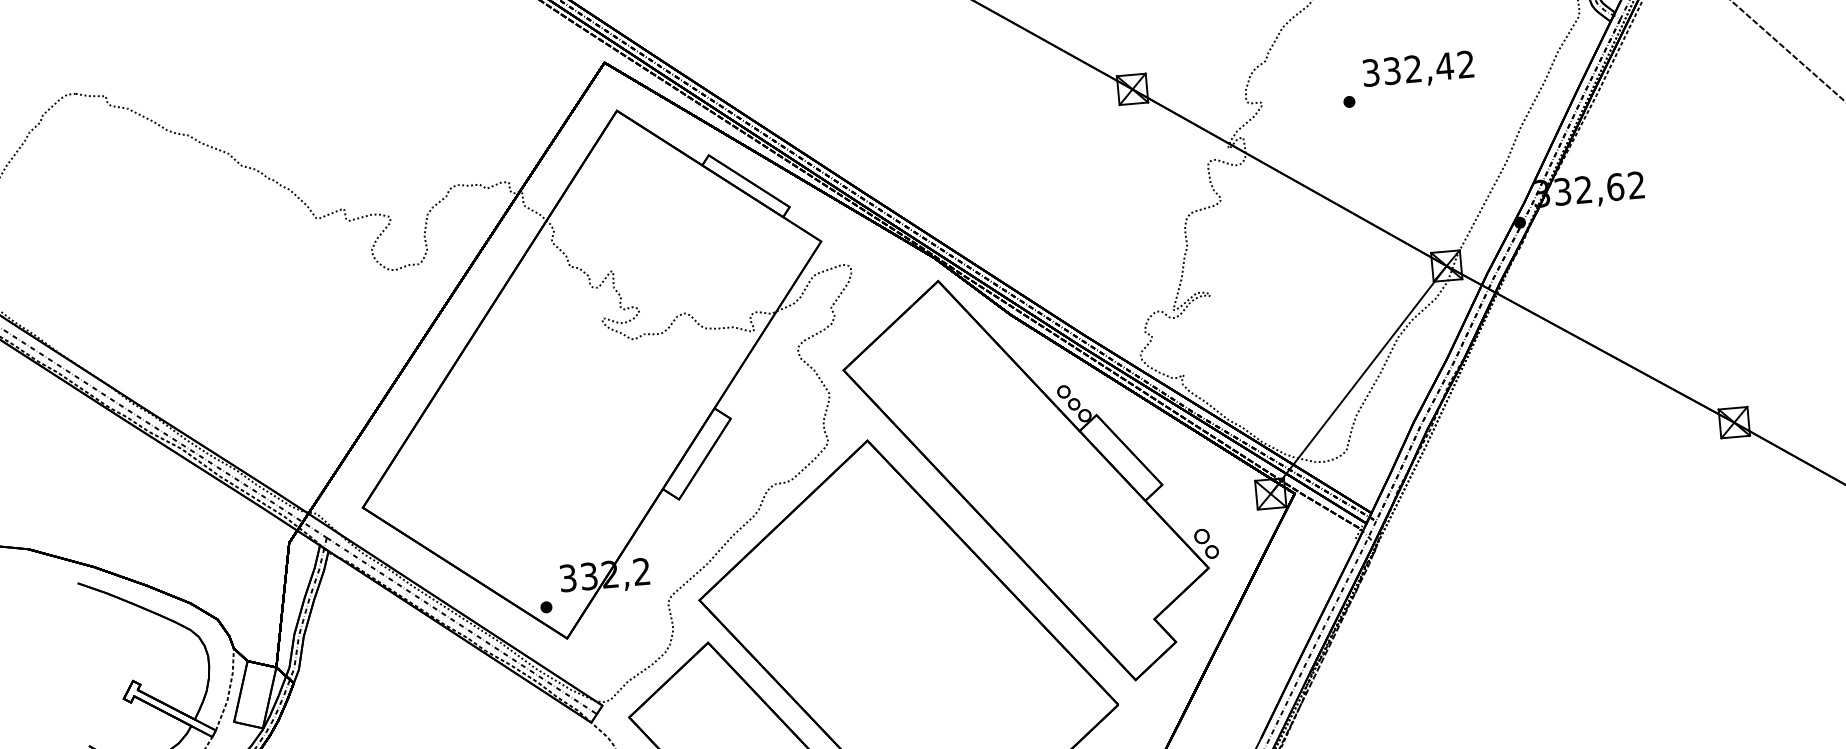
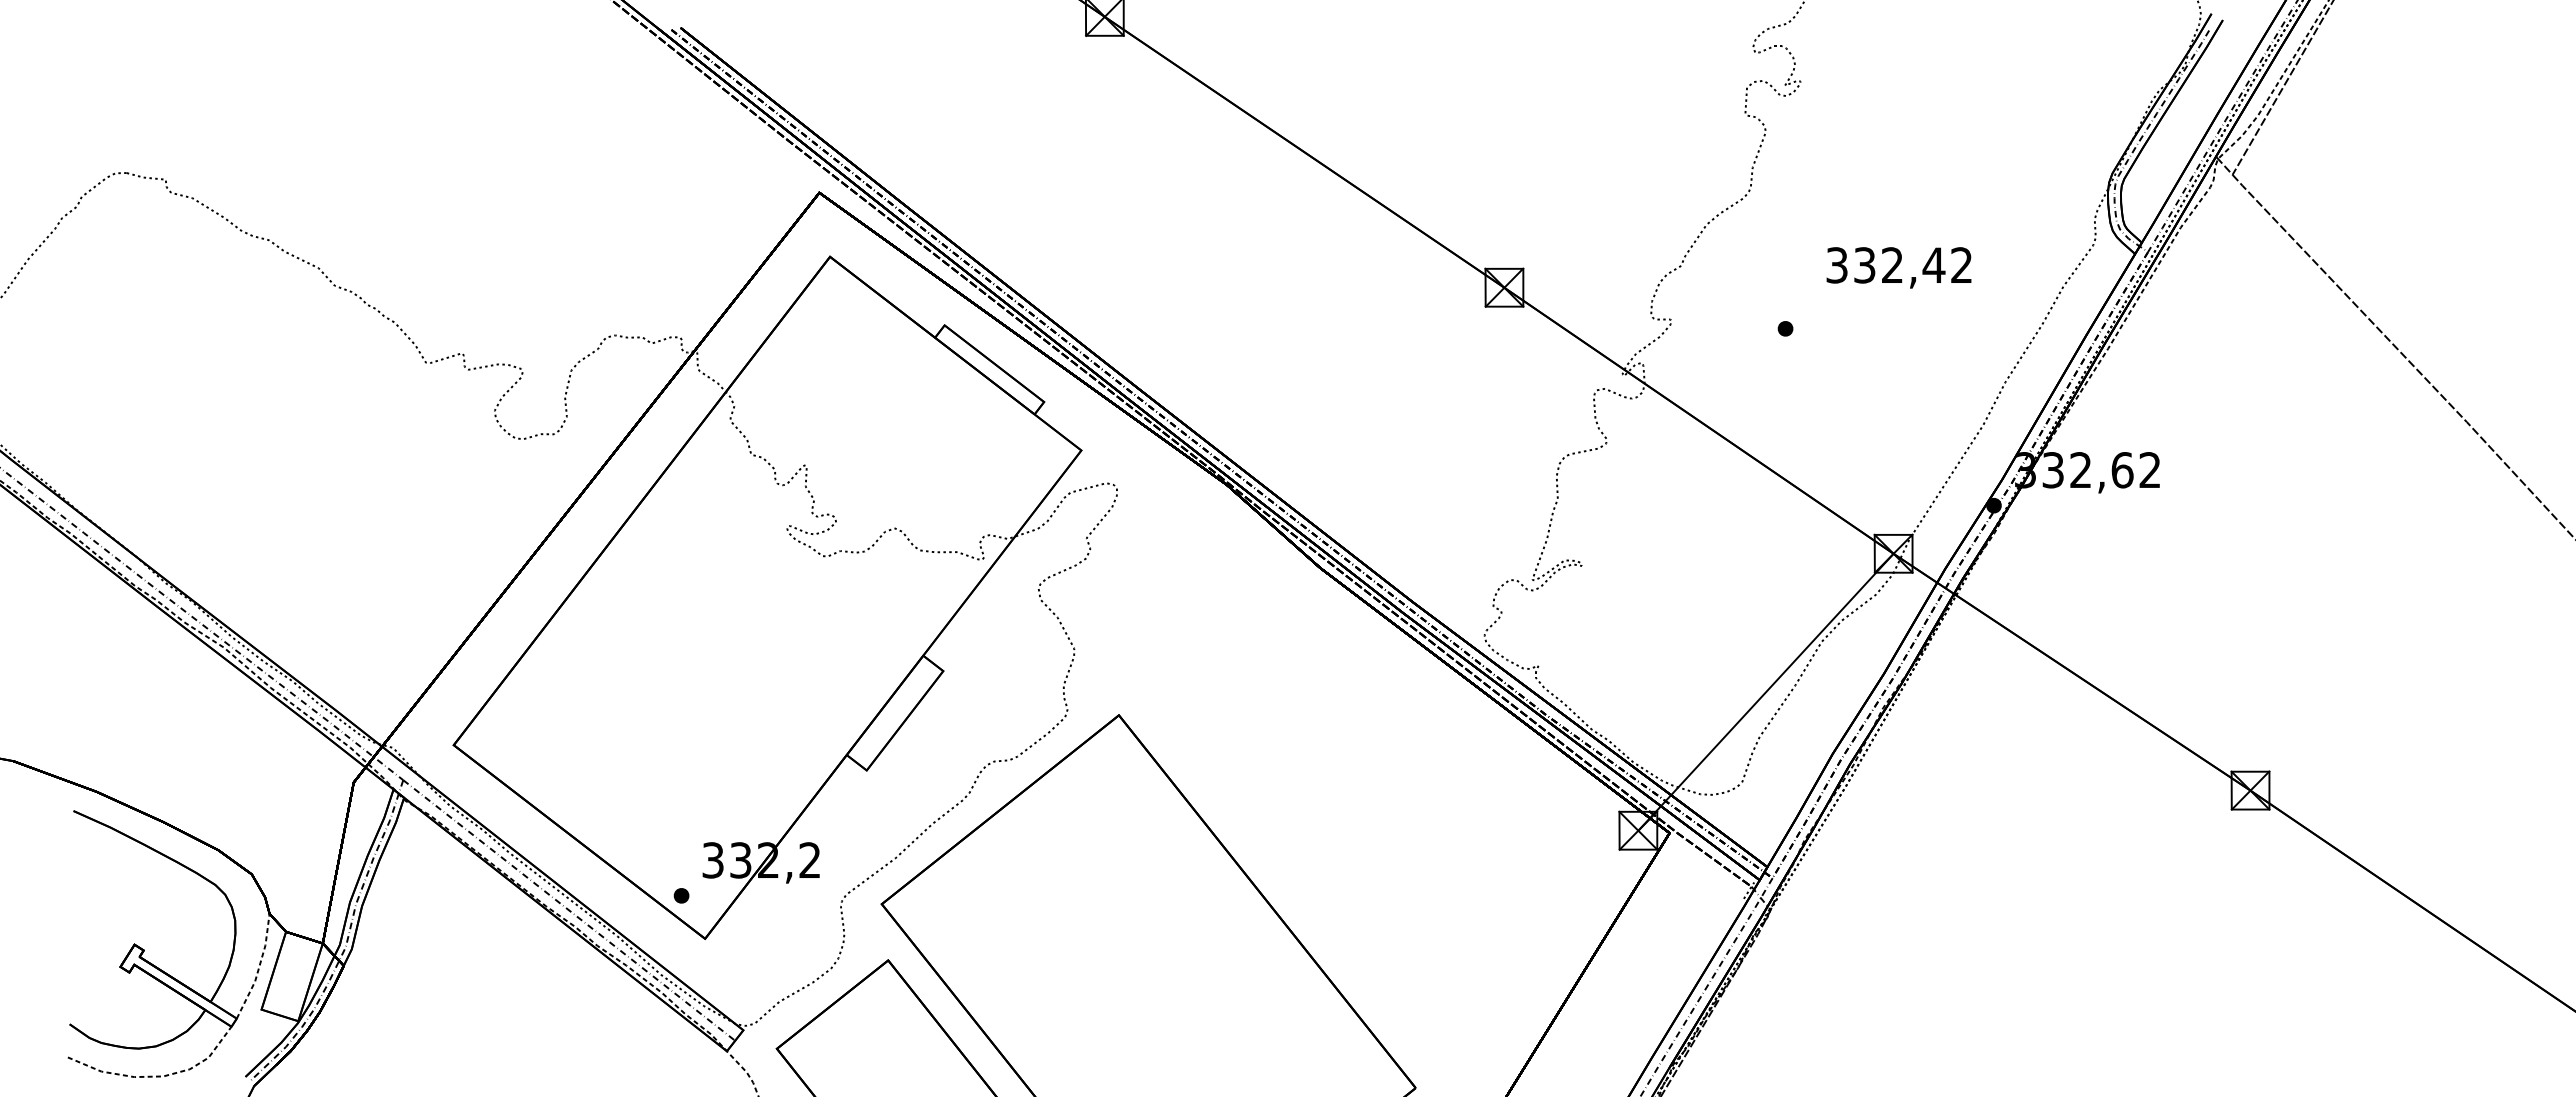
text: (1417, 70) -> (1898, 267), moved
part: (1031, 480) -> (1328, 786), removed

